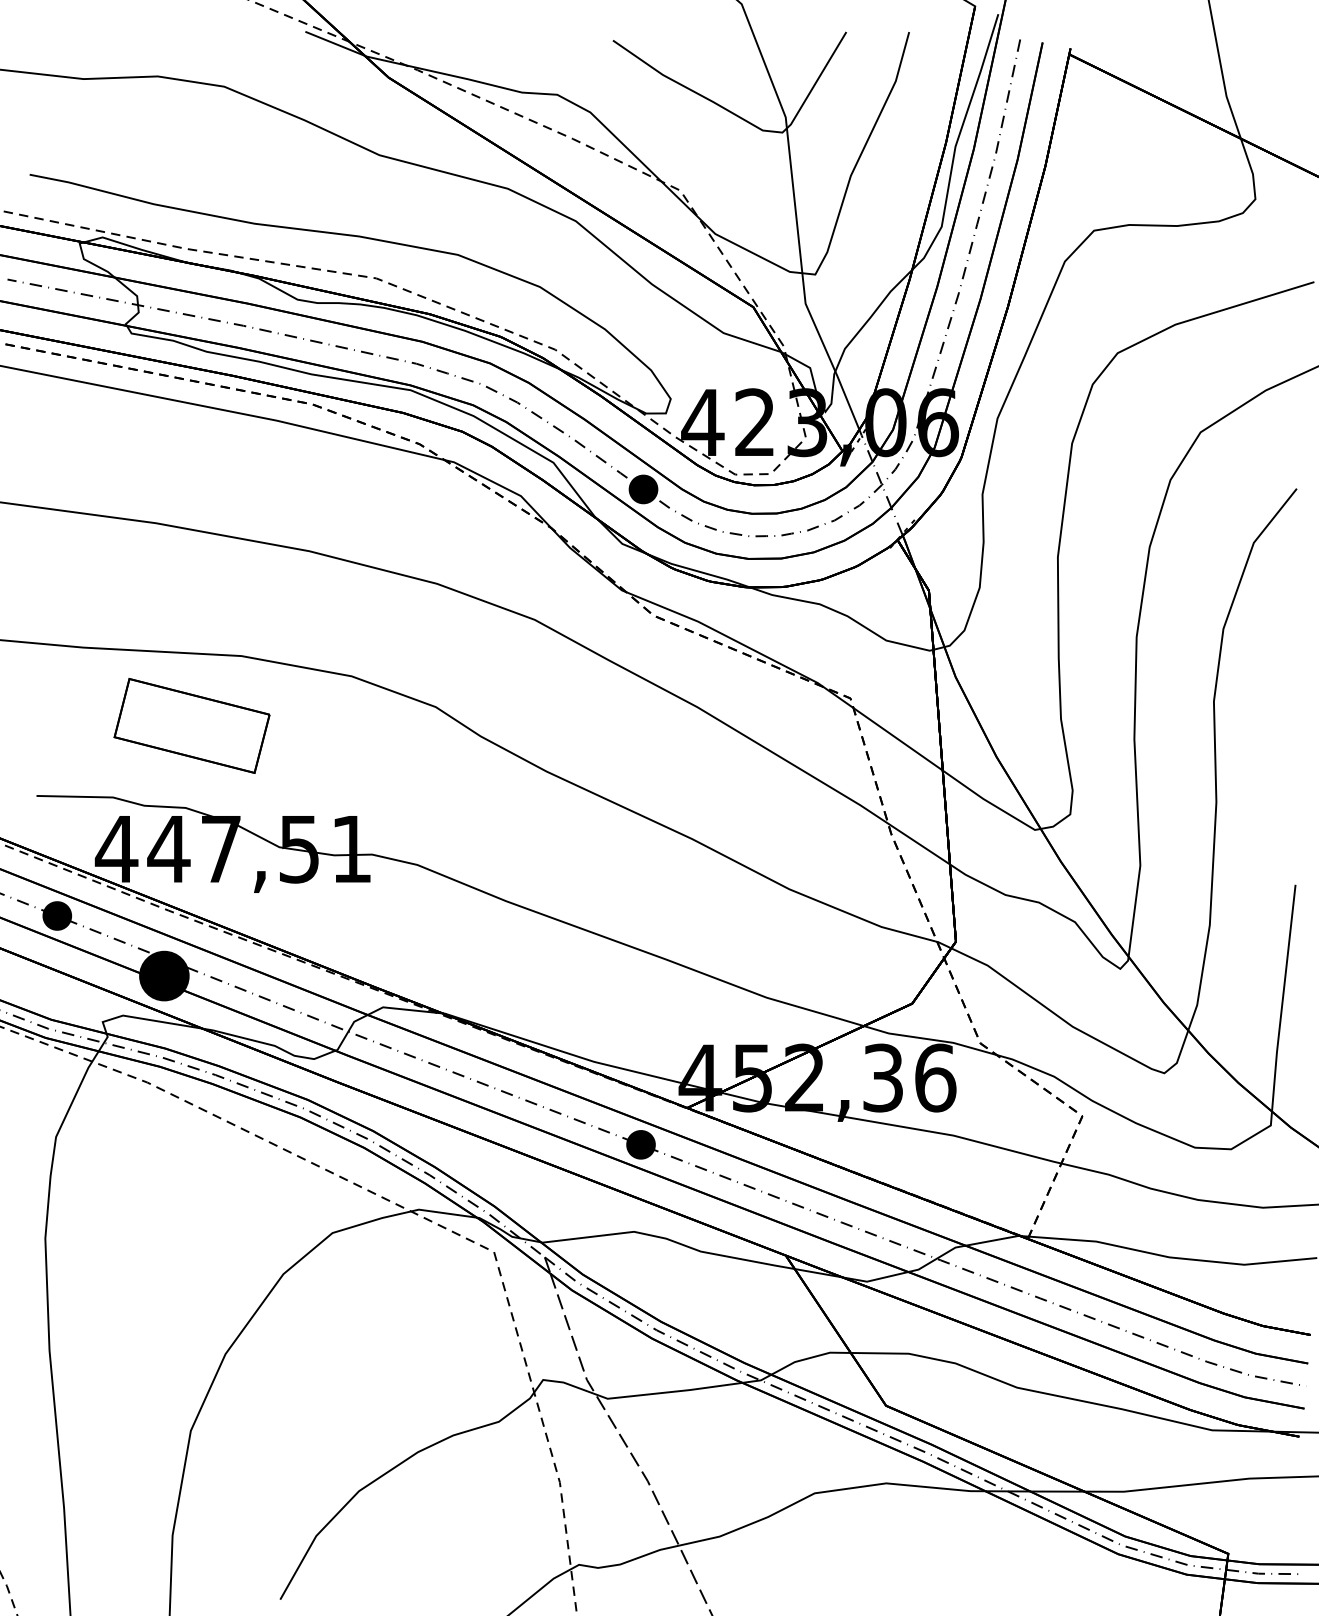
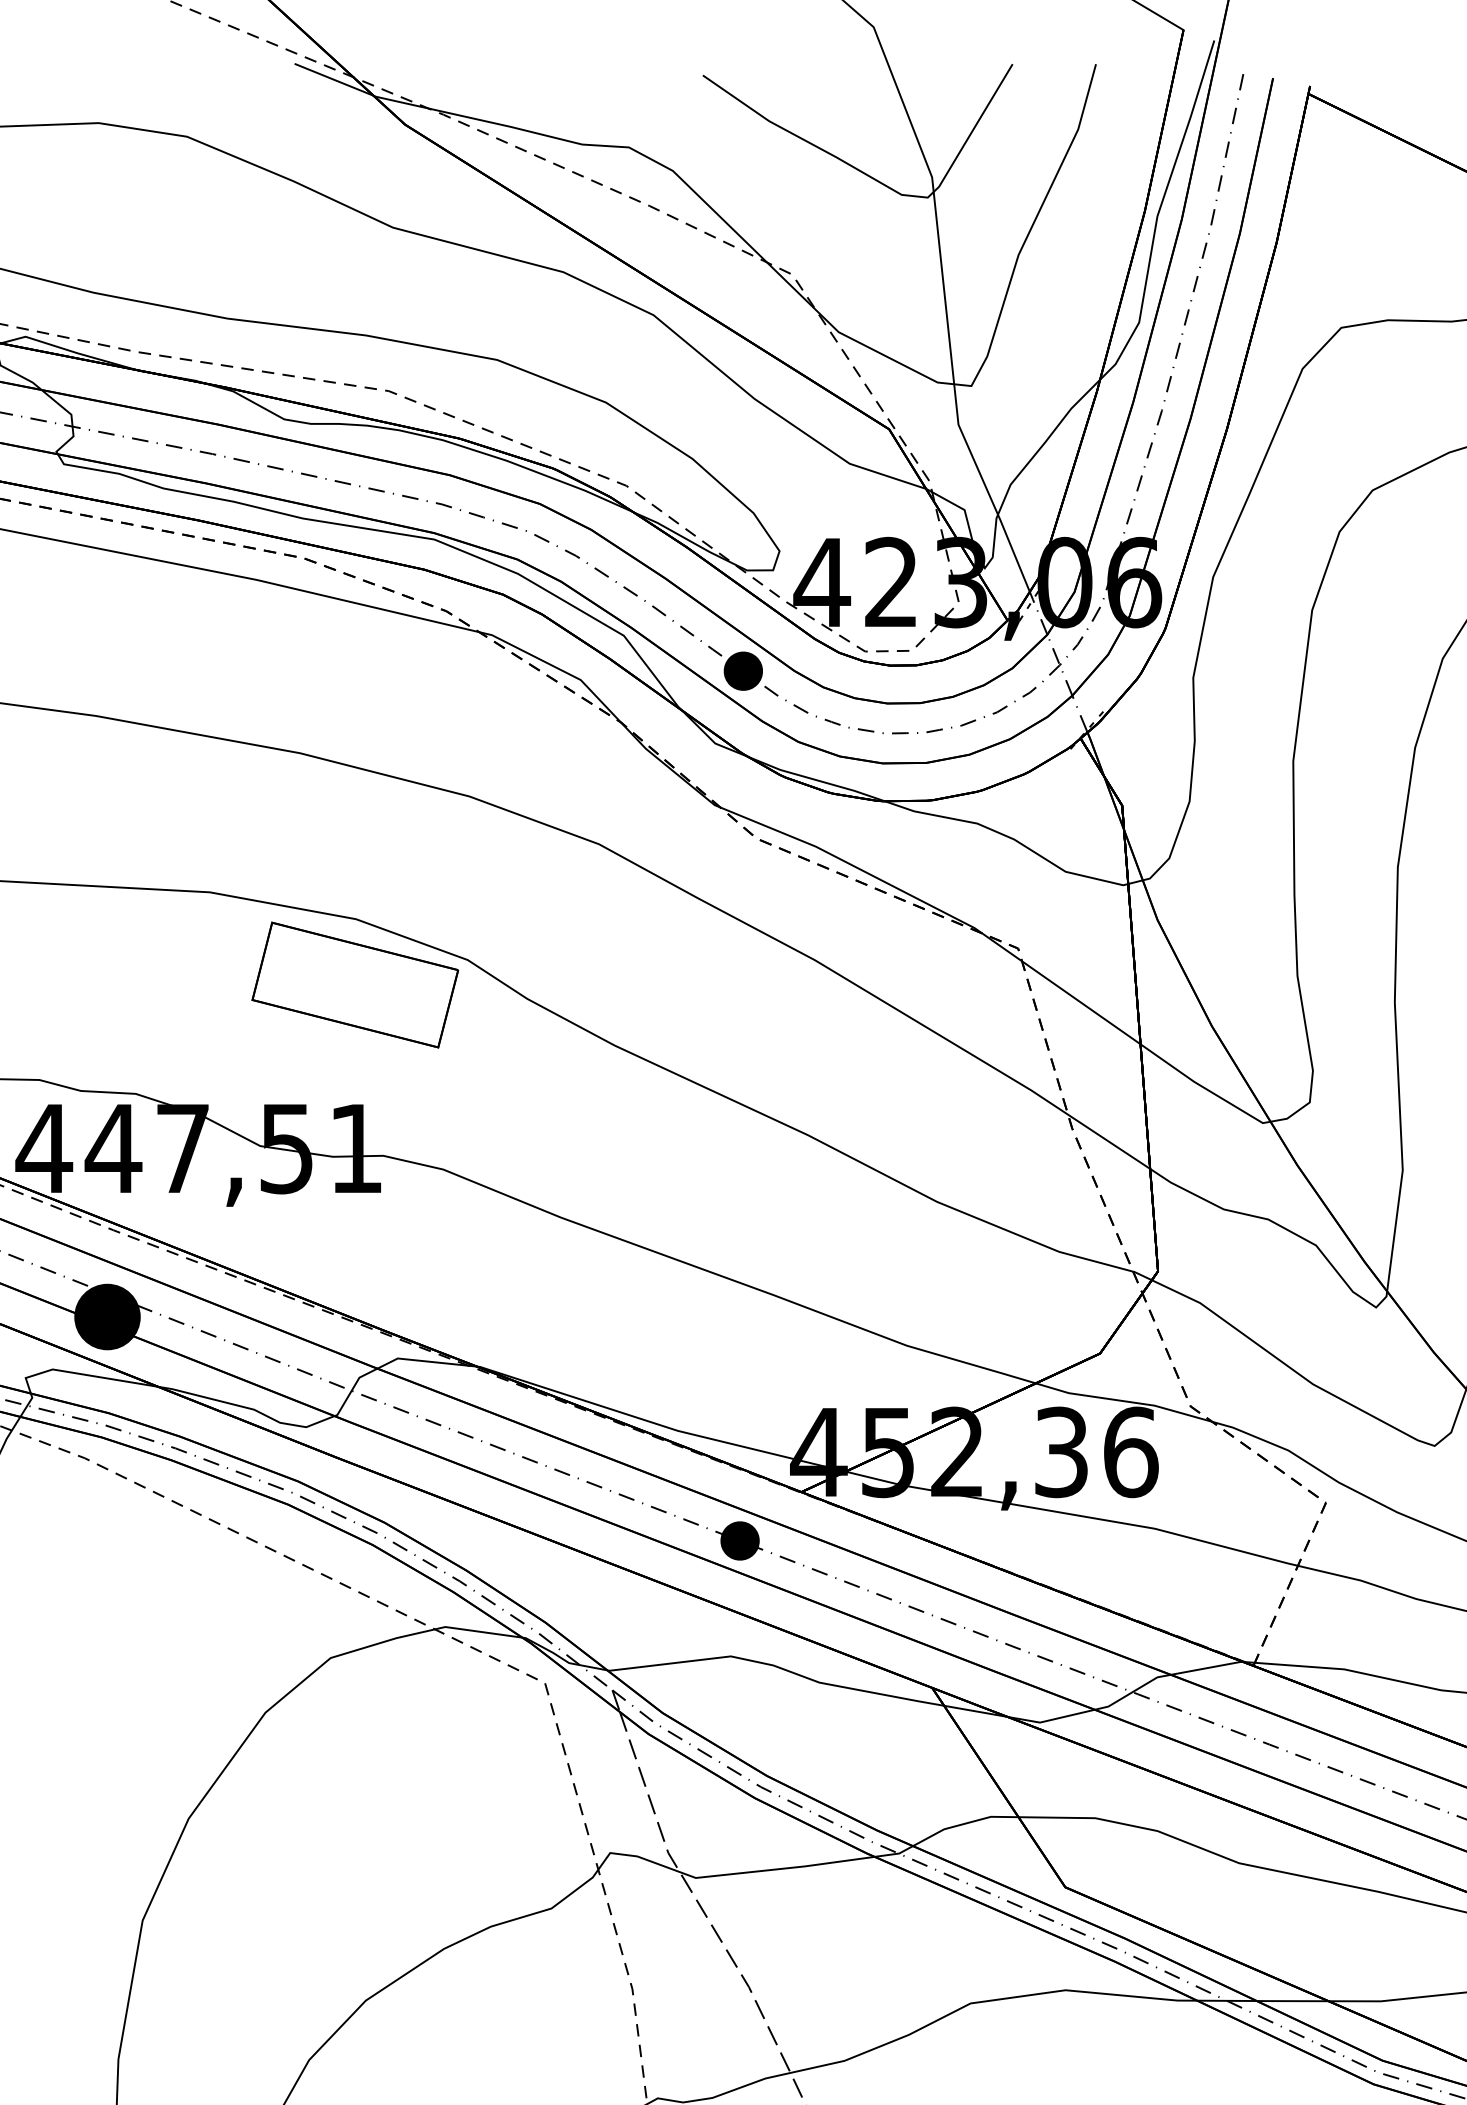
part: (191, 725) -> (354, 984), moved

